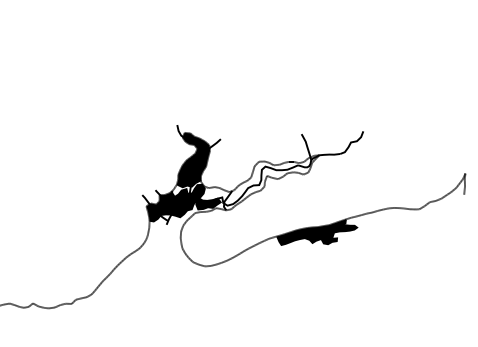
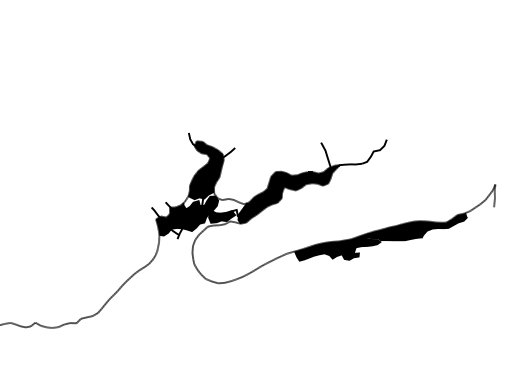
fill: (271, 182) -> (289, 194), added
fill: (392, 213) -> (417, 227), added

